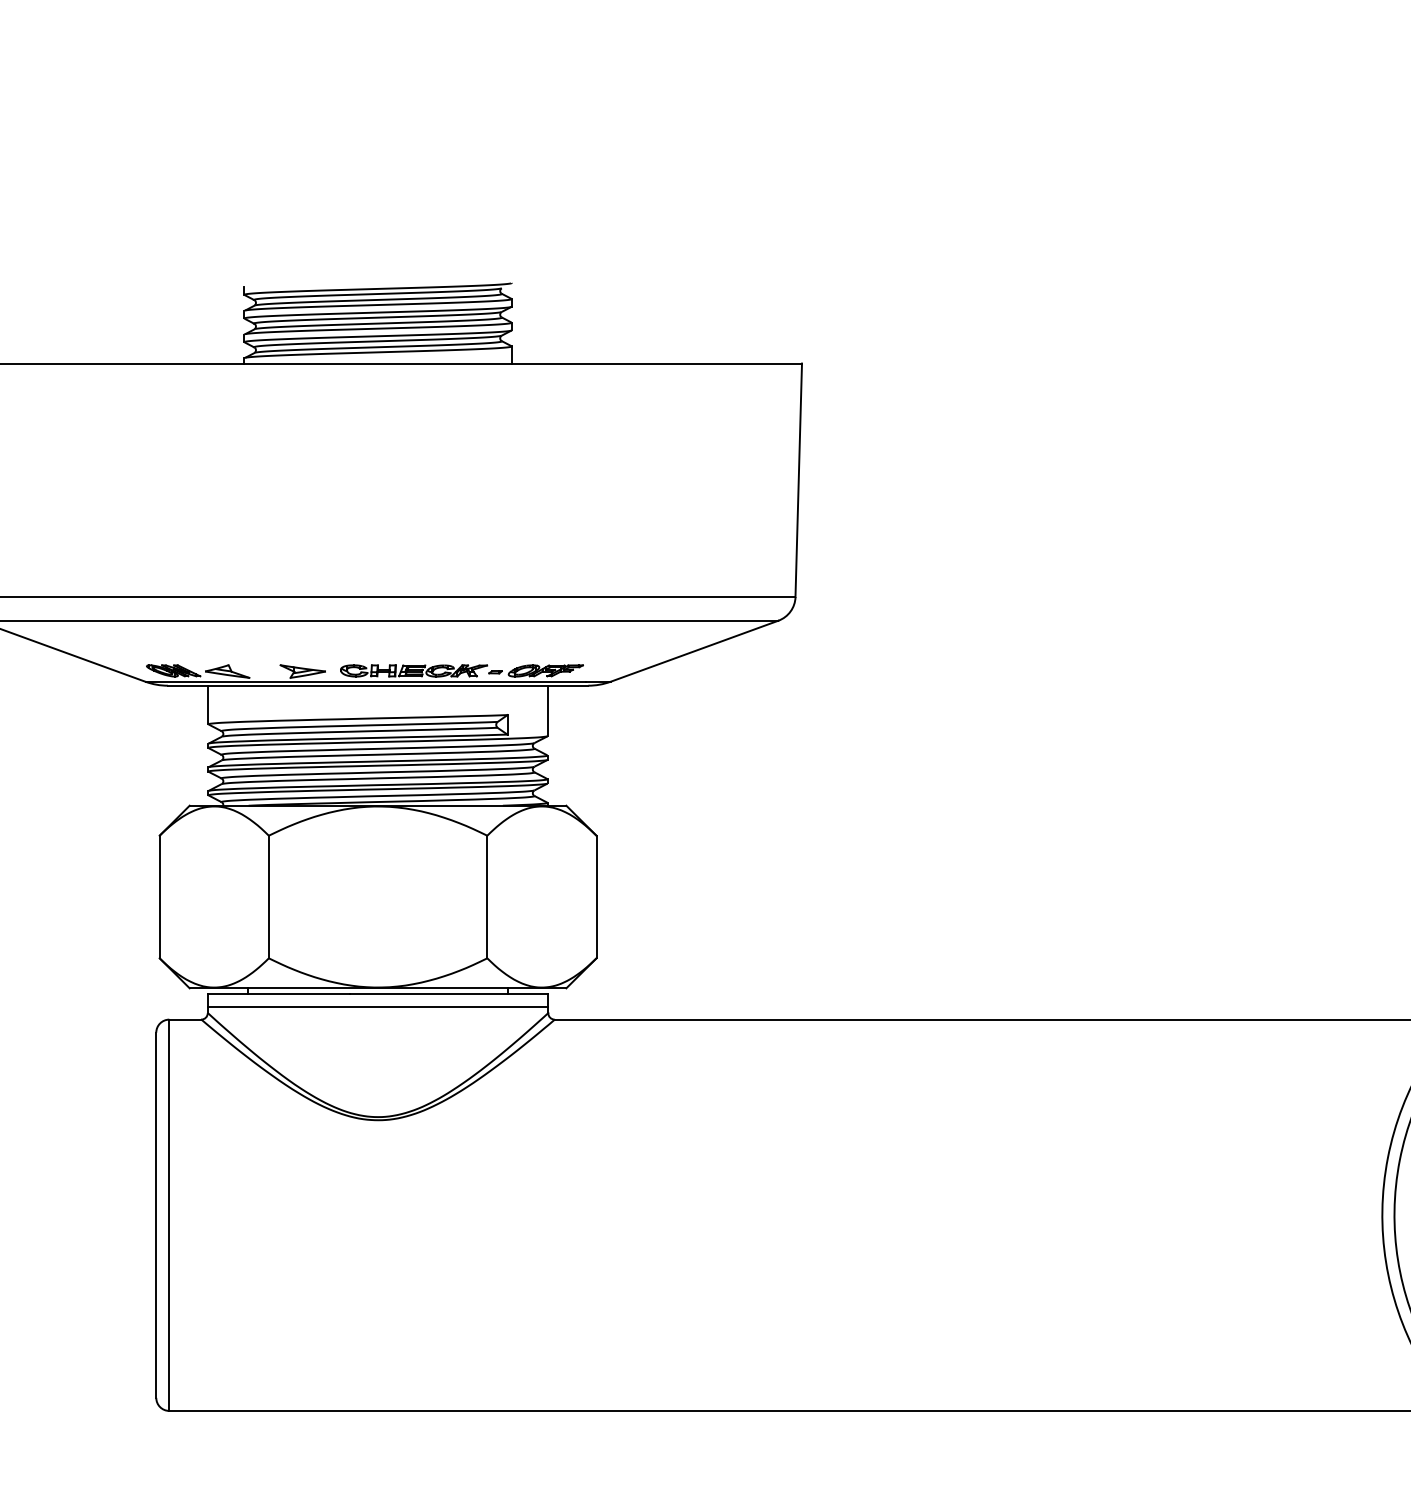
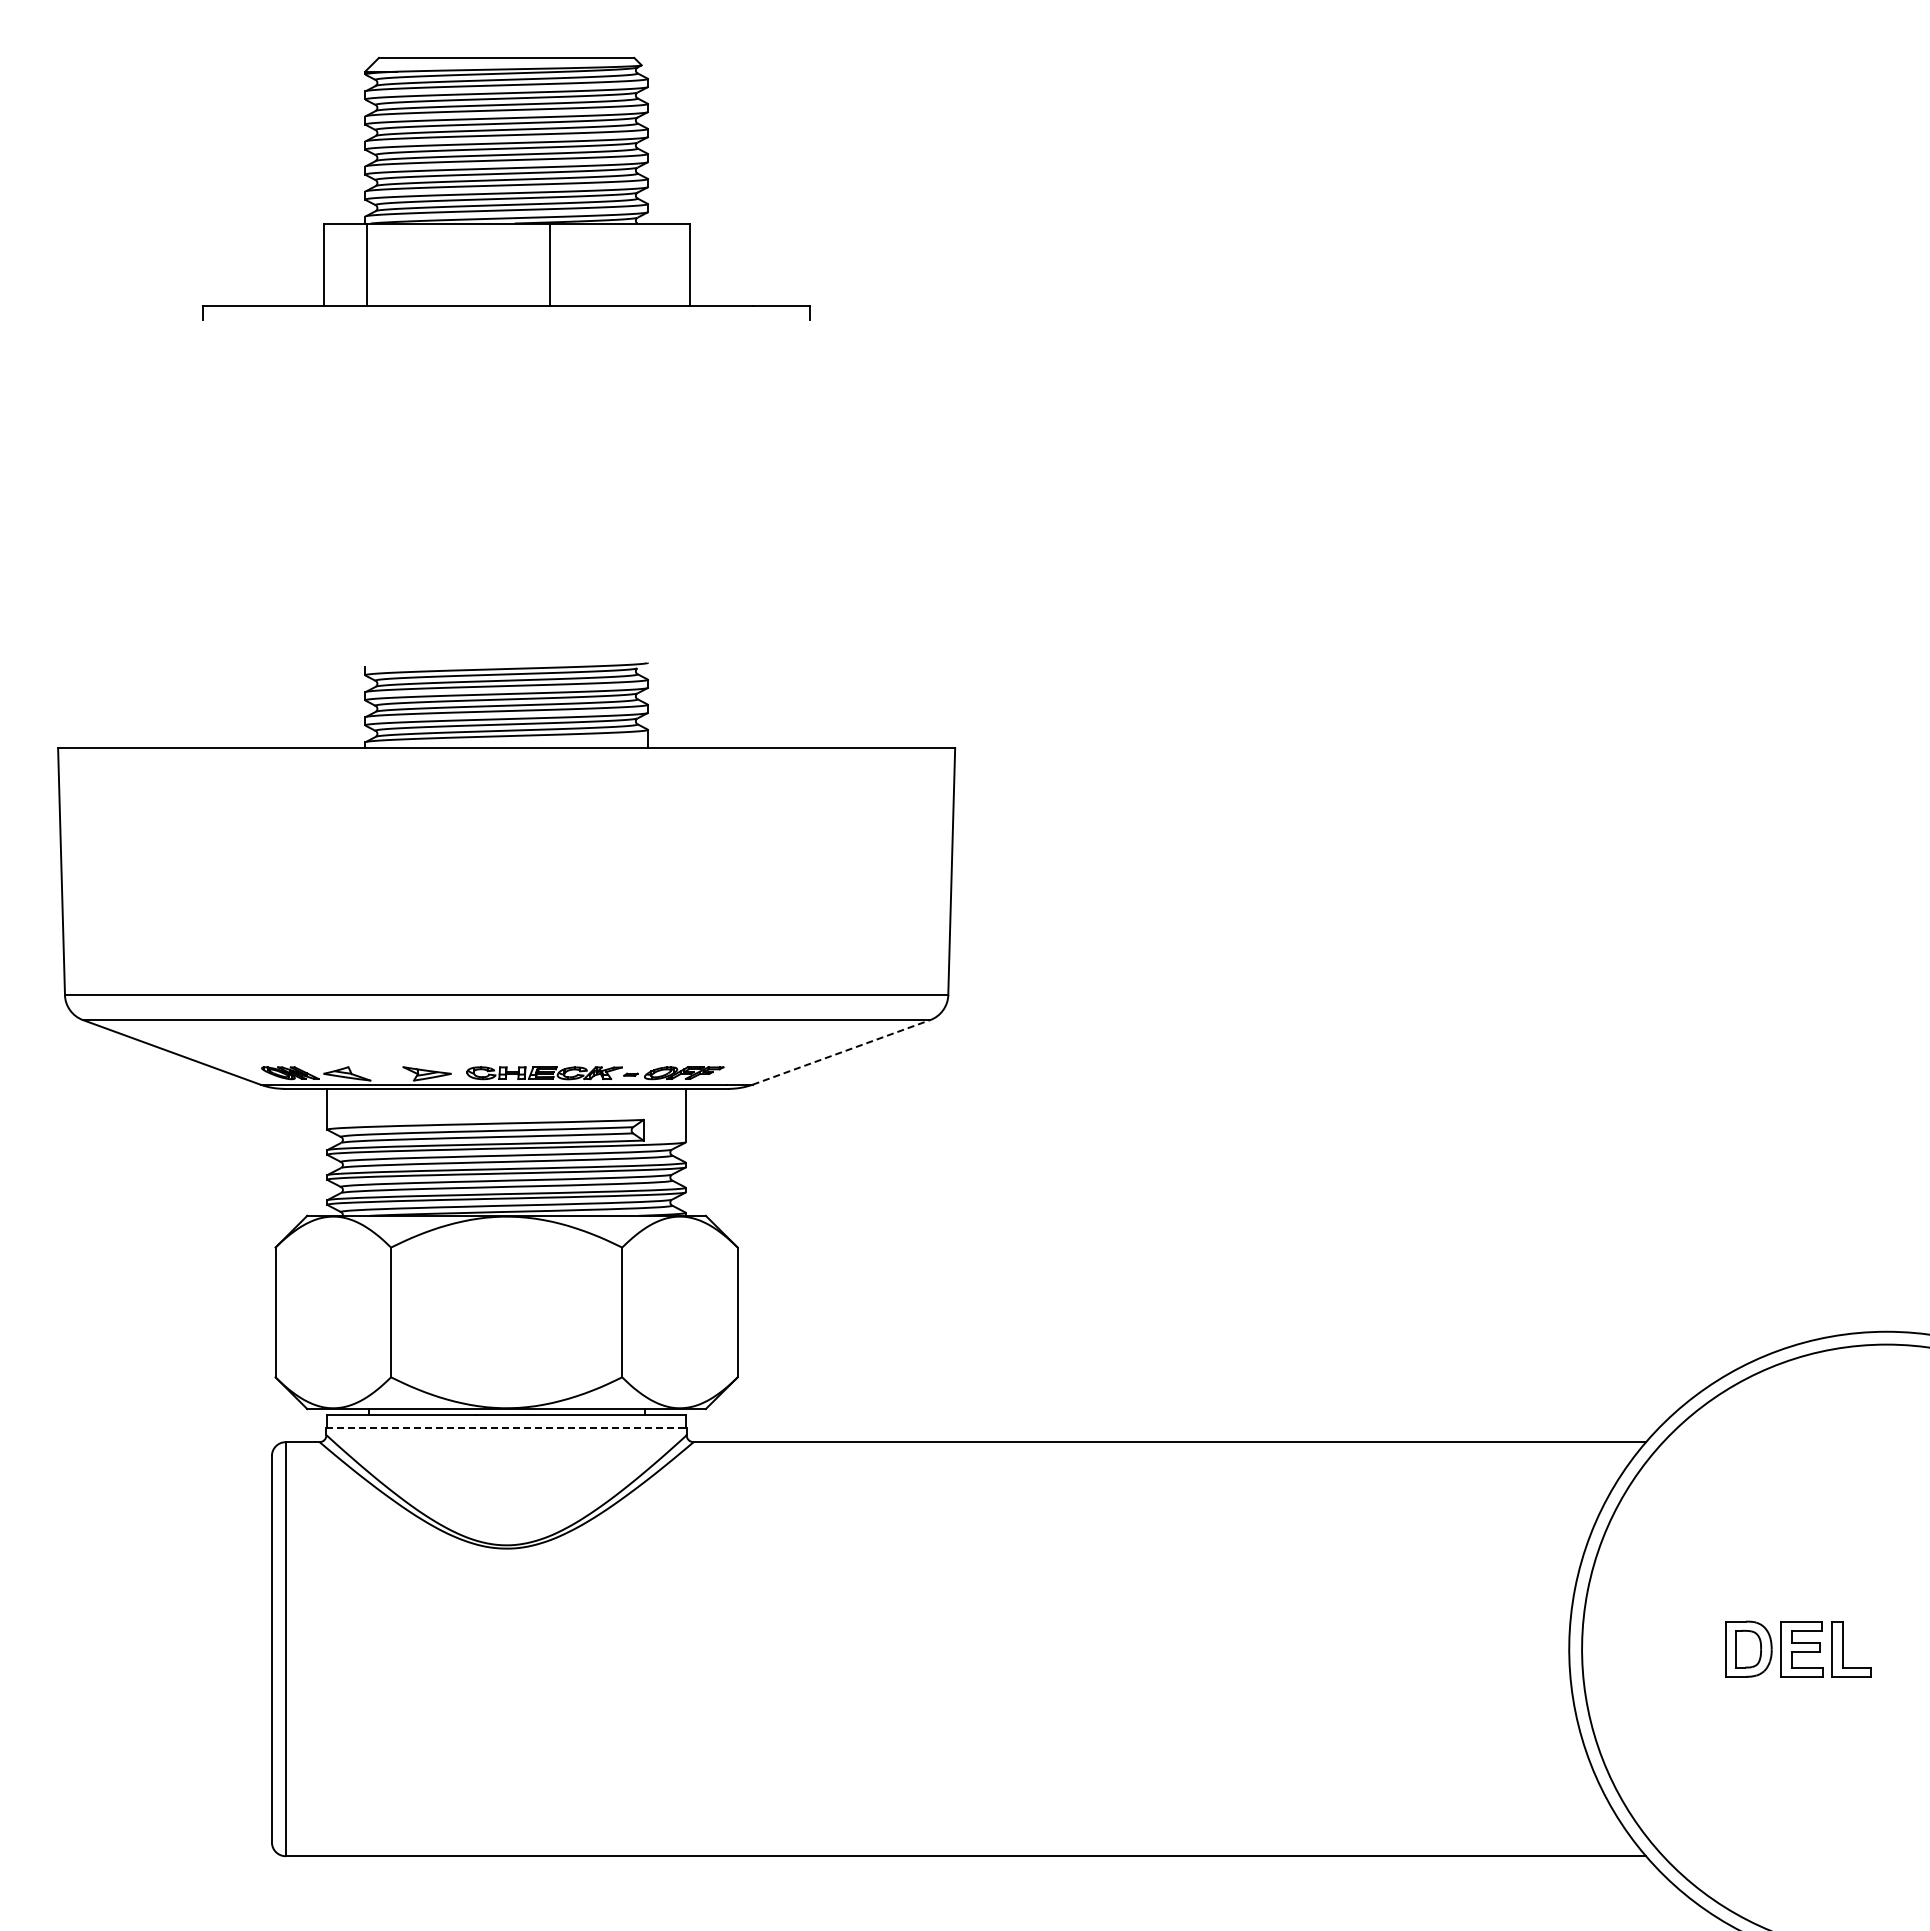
line: (694, 651) -> (841, 1052), solid -> dashed
line: (378, 1006) -> (507, 1428), solid -> dashed

